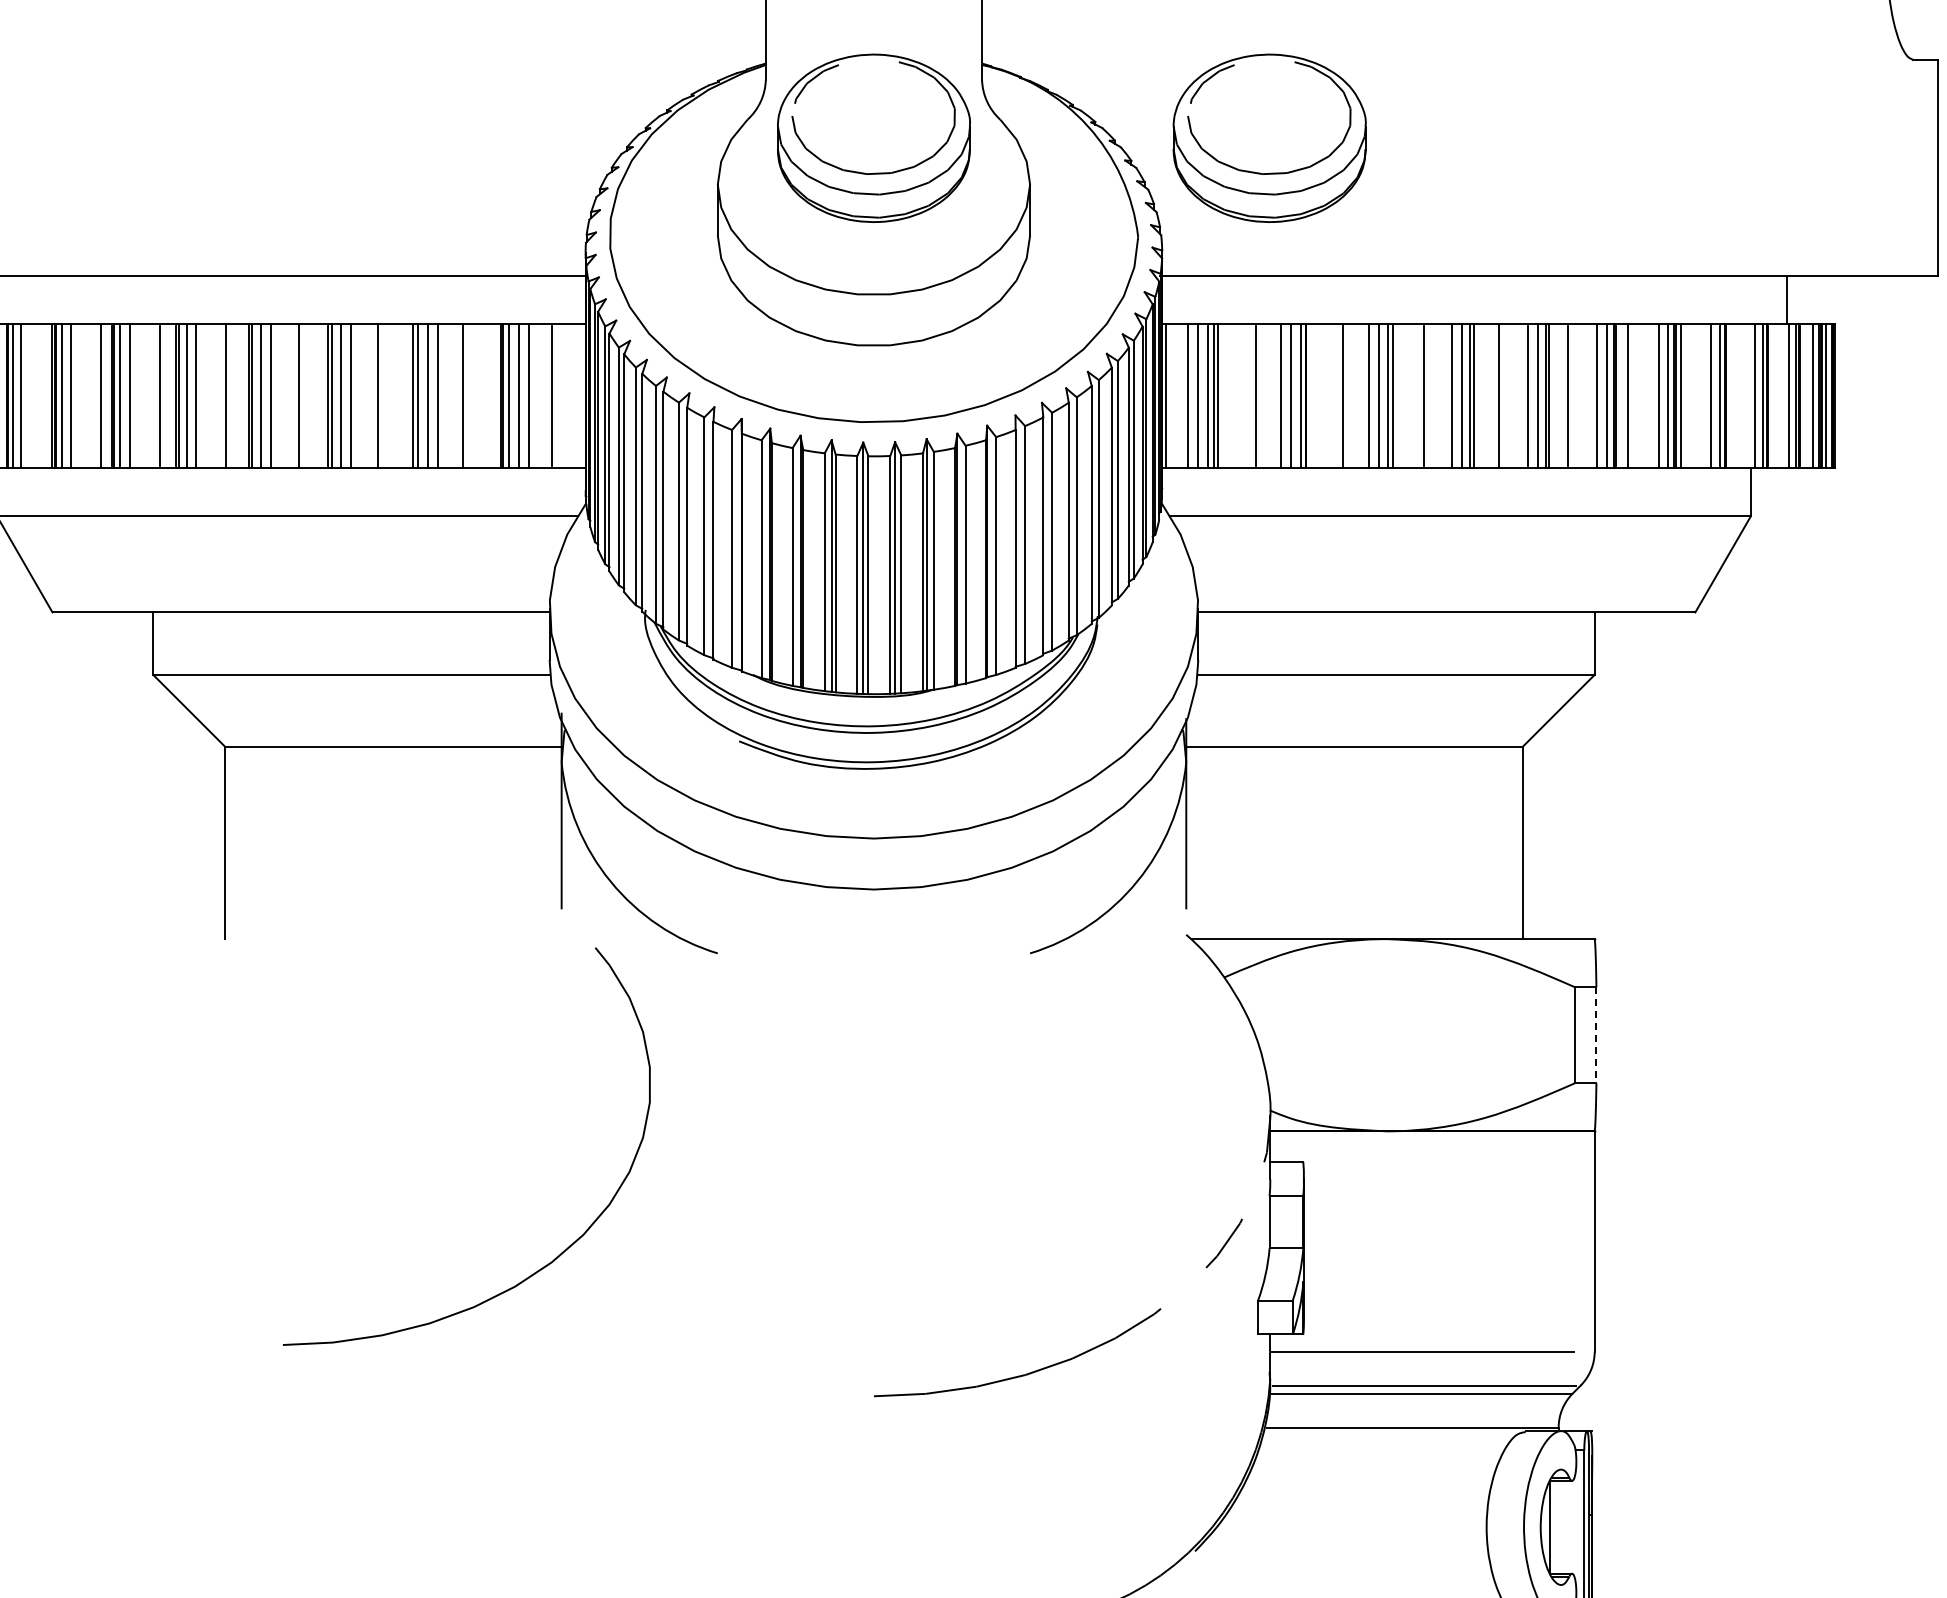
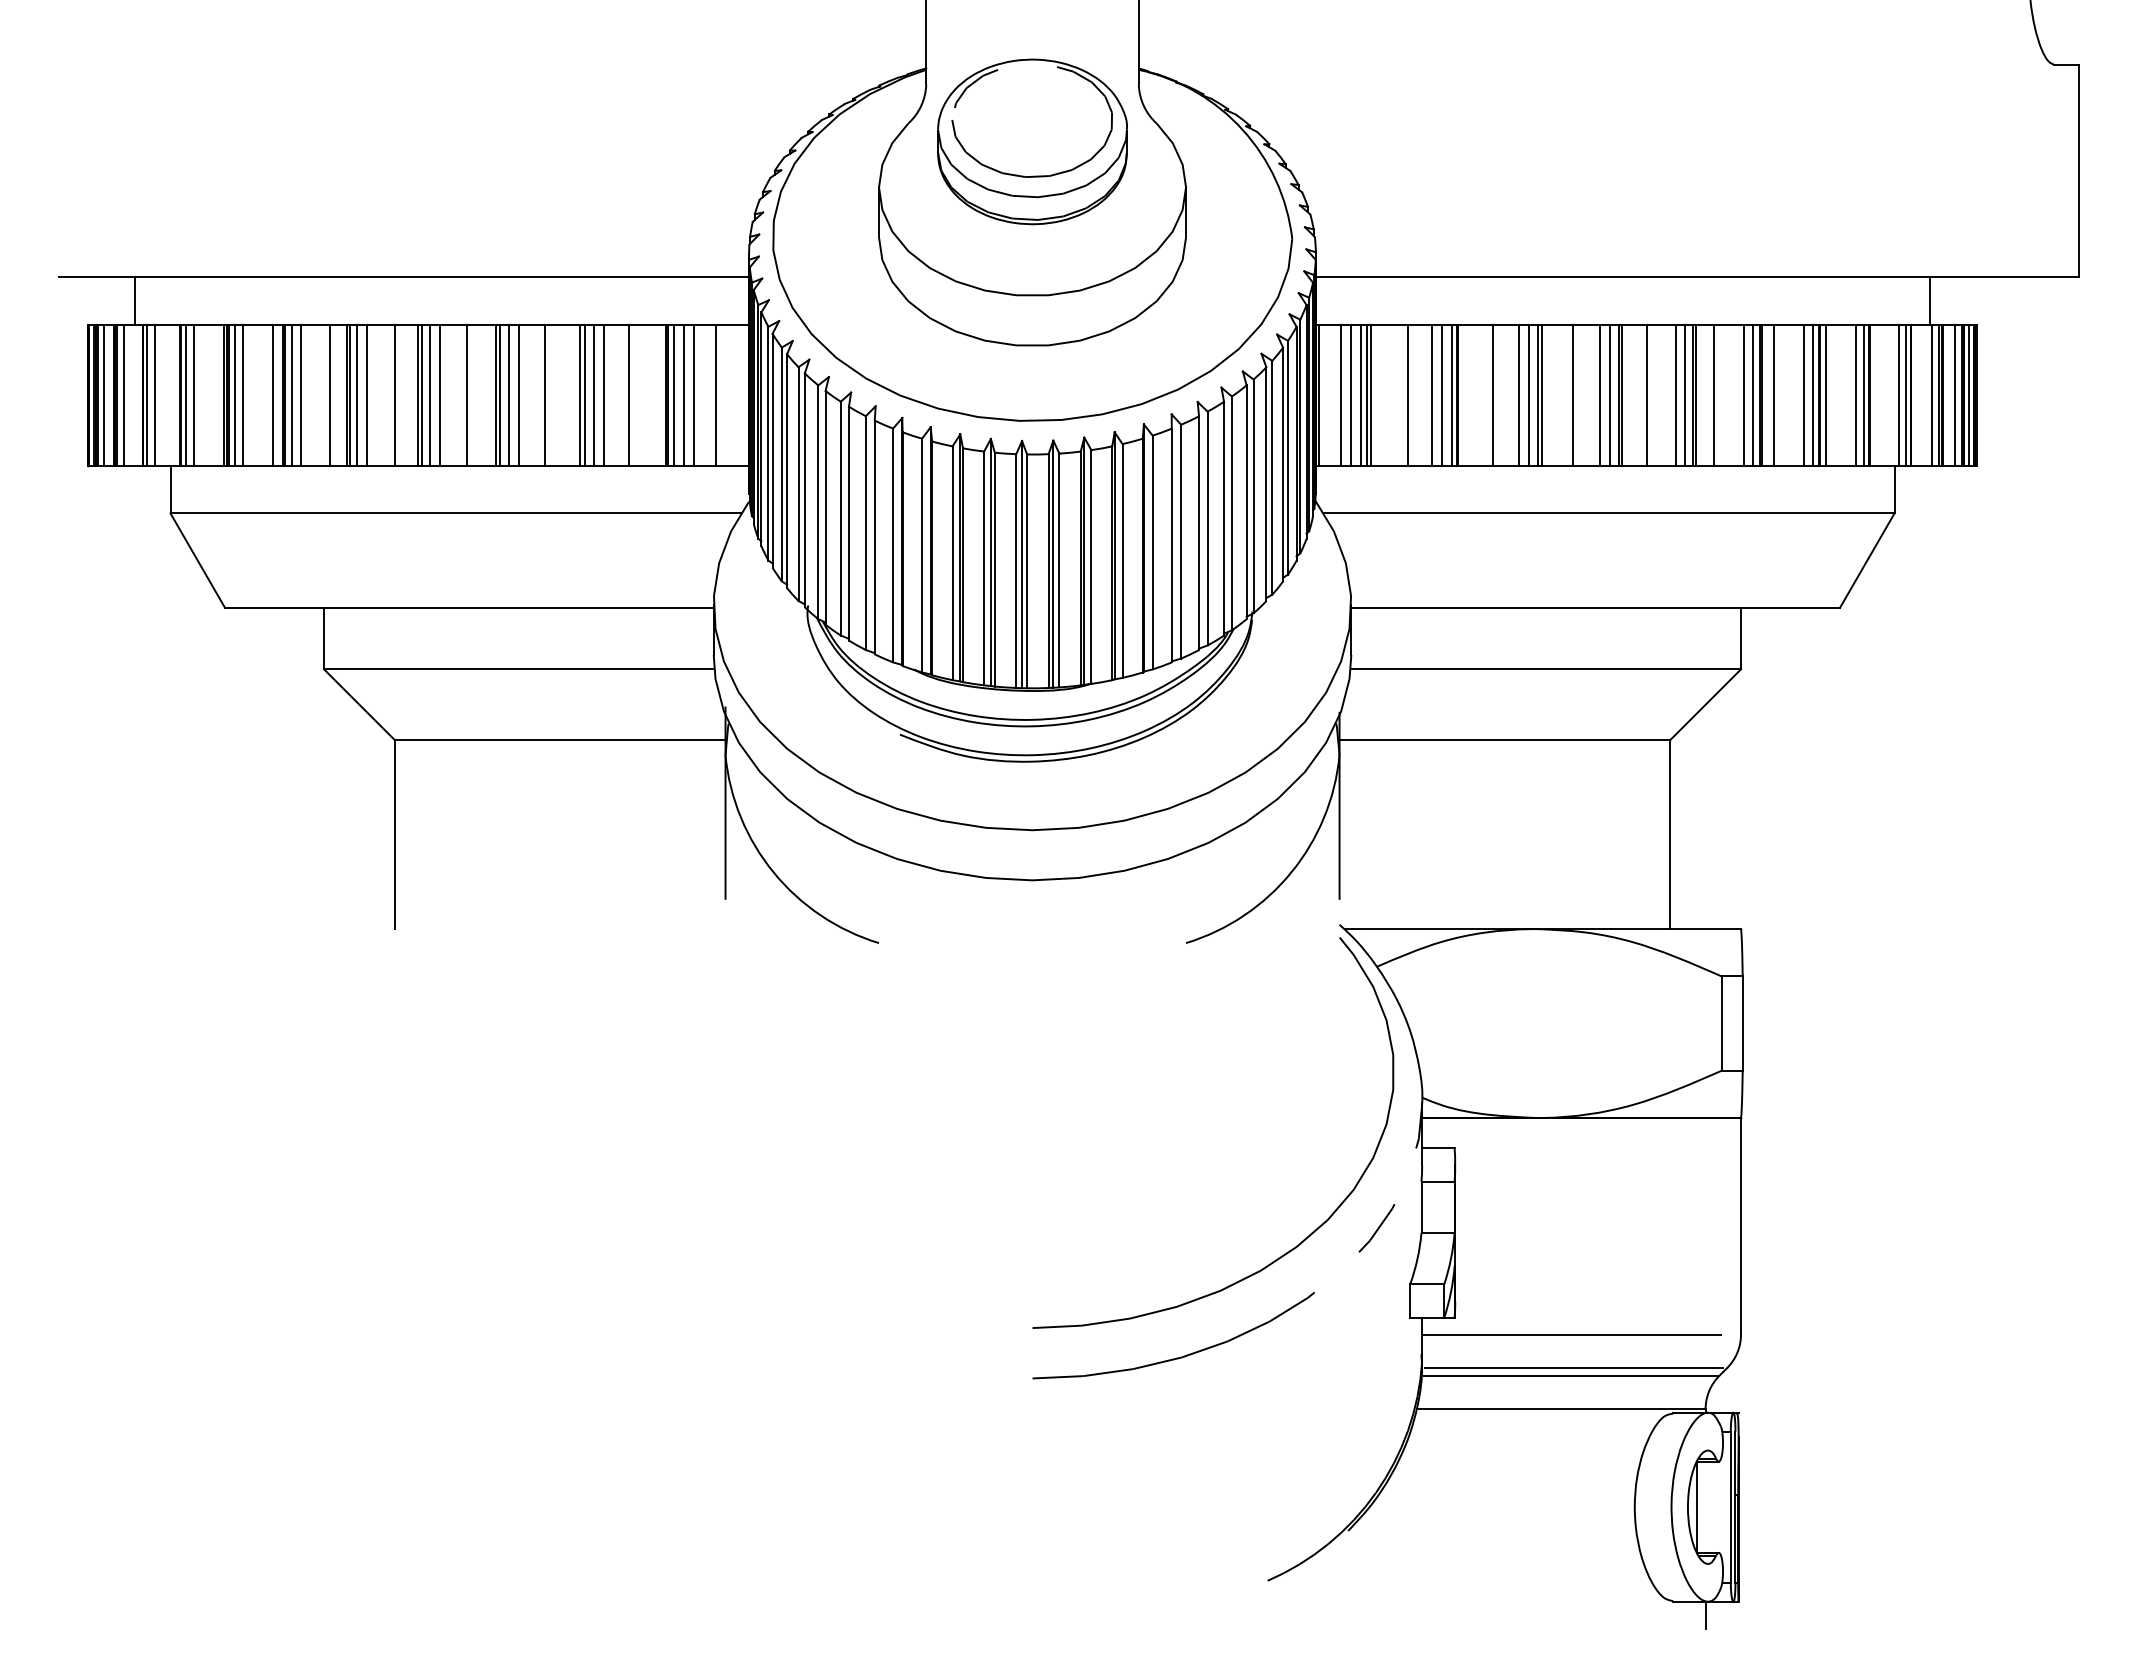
part: (1269, 137) -> (1421, 141), removed
line: (1596, 1036) -> (1742, 1024), dashed -> solid
curve: (559, 1253) -> (1304, 1238), moved

